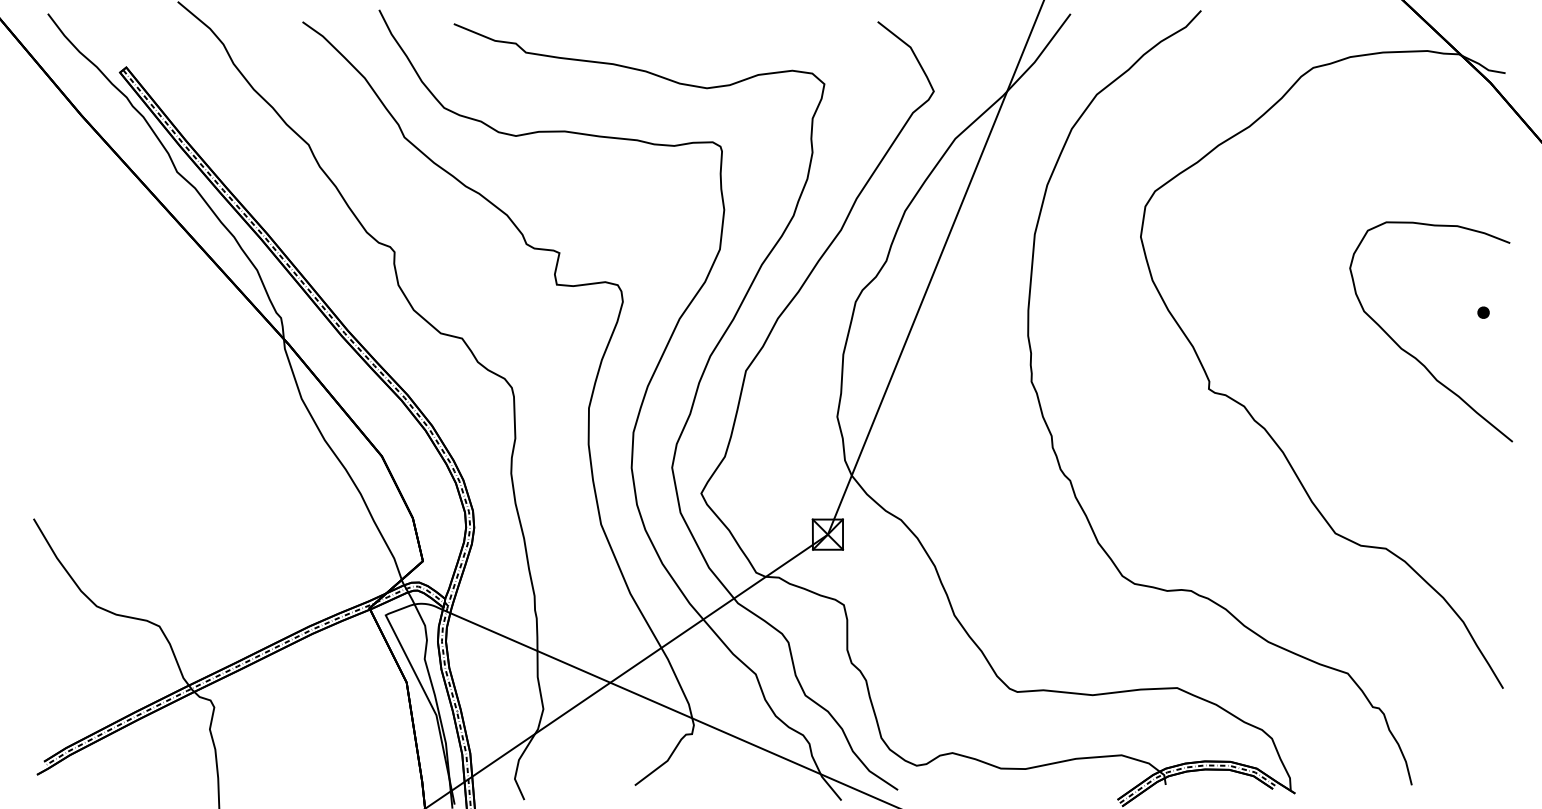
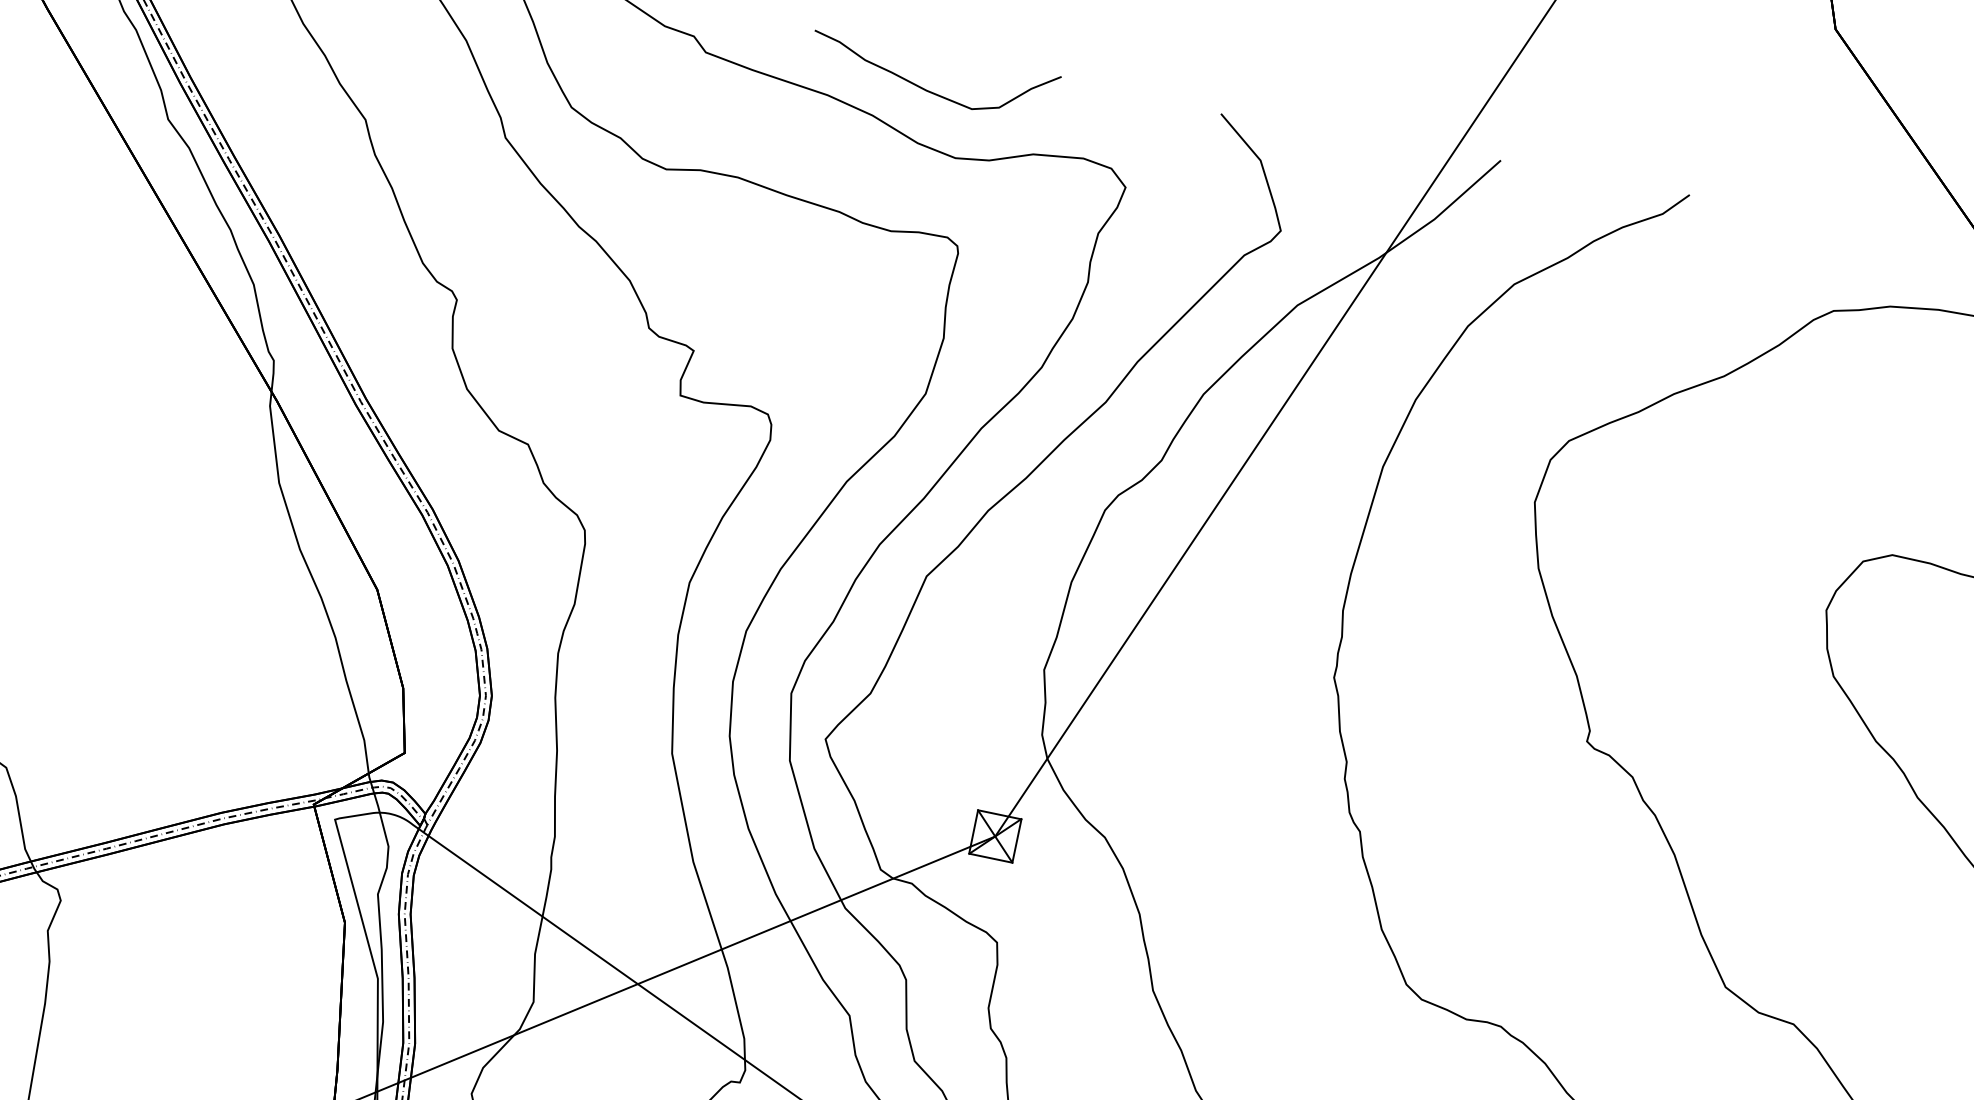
curve: (676, 45) -> (924, 87), added

